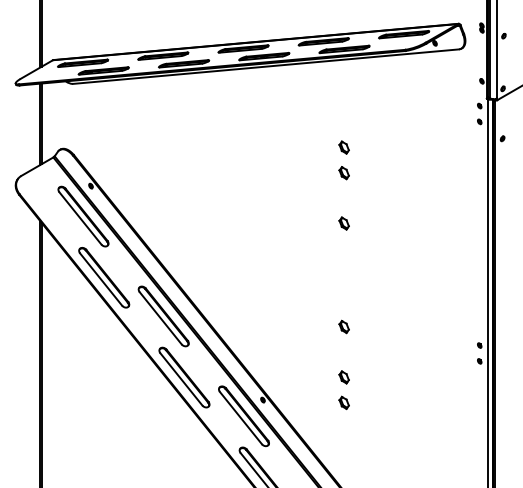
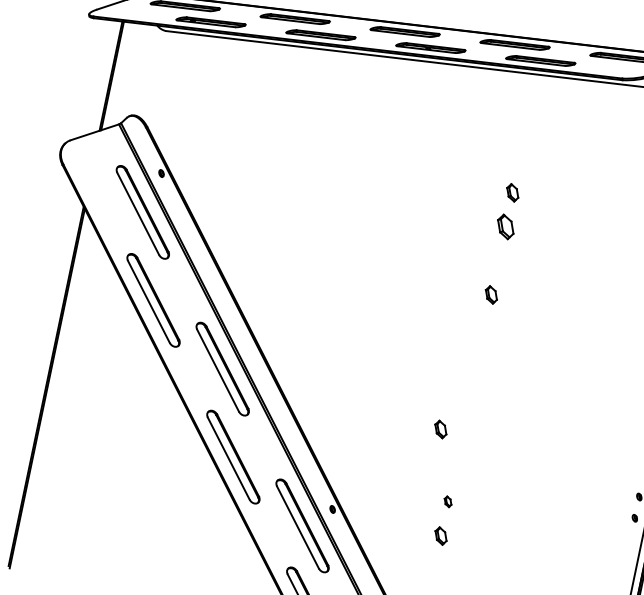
part: (343, 173) -> (504, 227), size x1.4
part: (343, 326) -> (440, 428), moved
part: (343, 377) -> (447, 501), size x0.6

